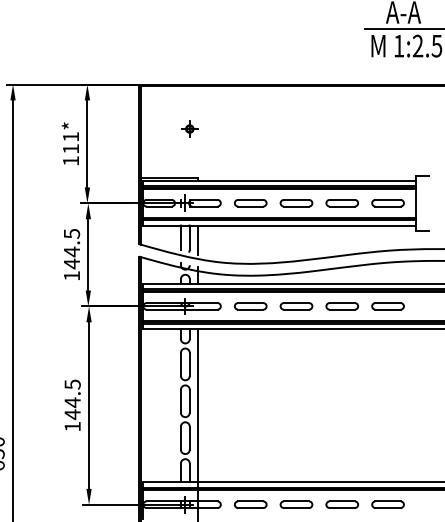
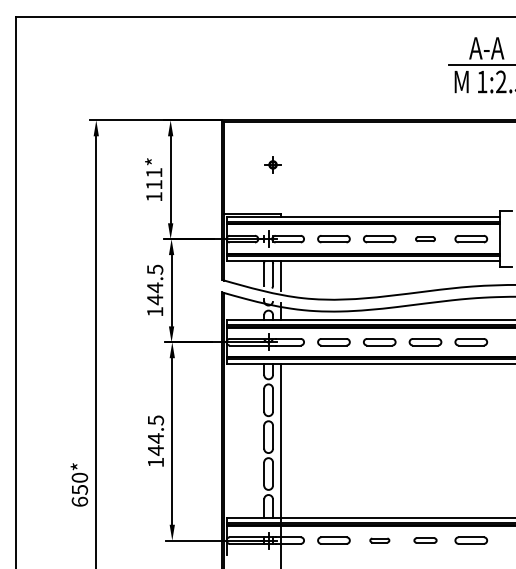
part: (342, 203) -> (425, 239), size x0.6
part: (296, 504) -> (379, 540), size x0.6
part: (342, 504) -> (425, 540), size x0.7

